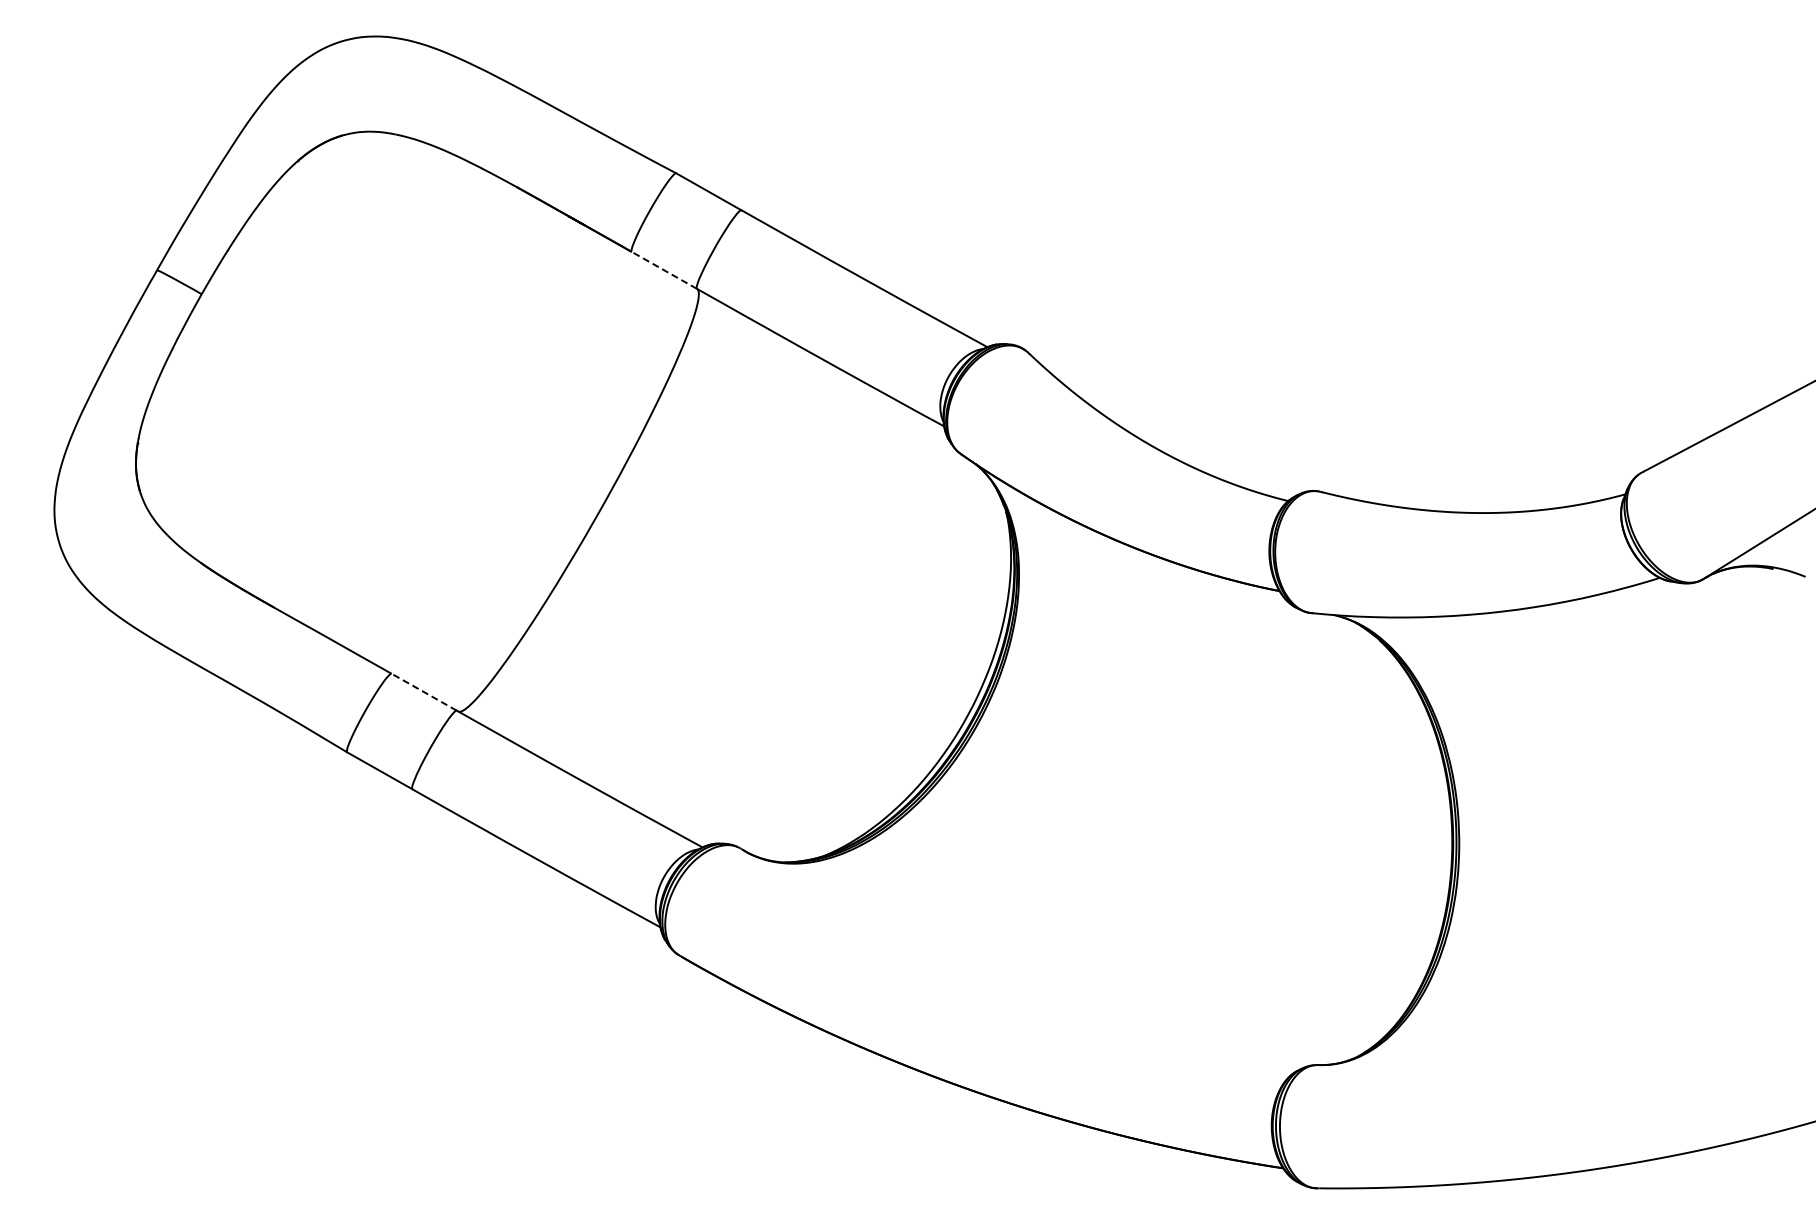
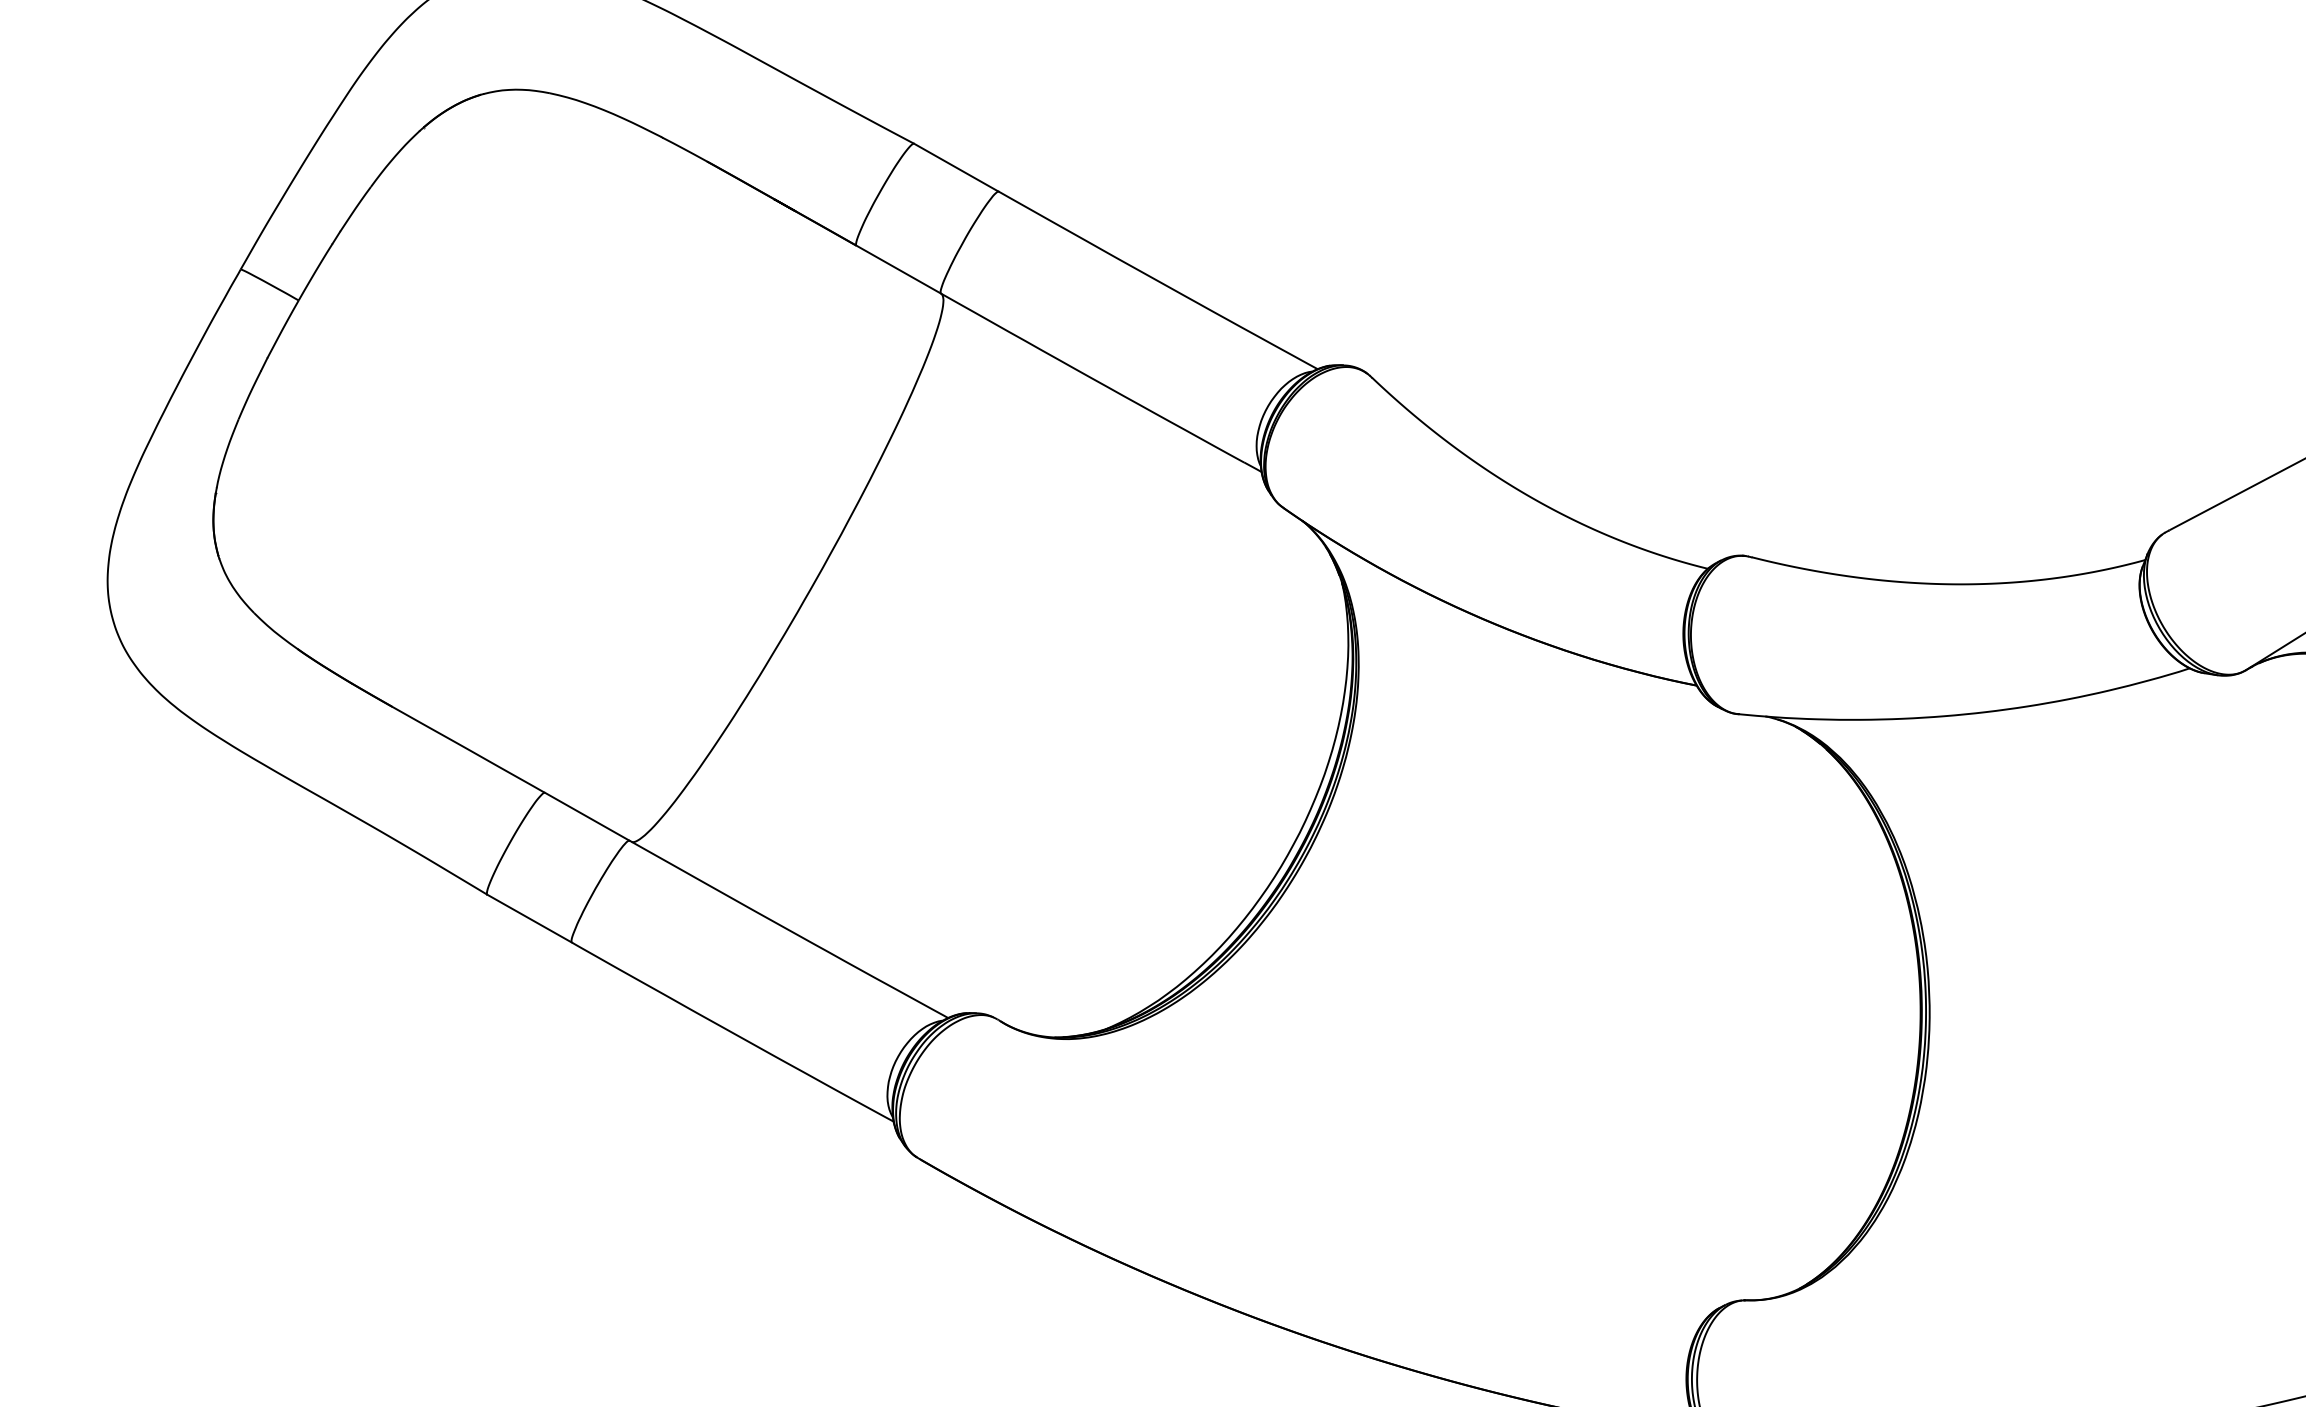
line: (663, 270) -> (897, 269), dashed -> solid
line: (423, 691) -> (586, 815), dashed -> solid

